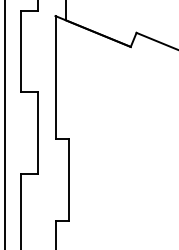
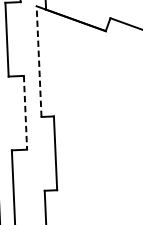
line: (55, 76) -> (39, 60), solid -> dashed
line: (38, 133) -> (25, 112), solid -> dashed

